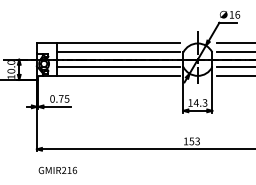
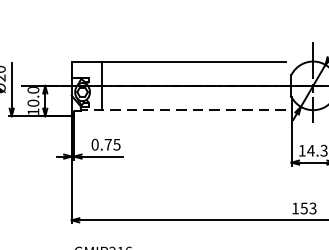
line: (118, 52) -> (194, 75), removed
line: (118, 66) -> (194, 96), removed
line: (110, 75) -> (182, 109), solid -> dashed

